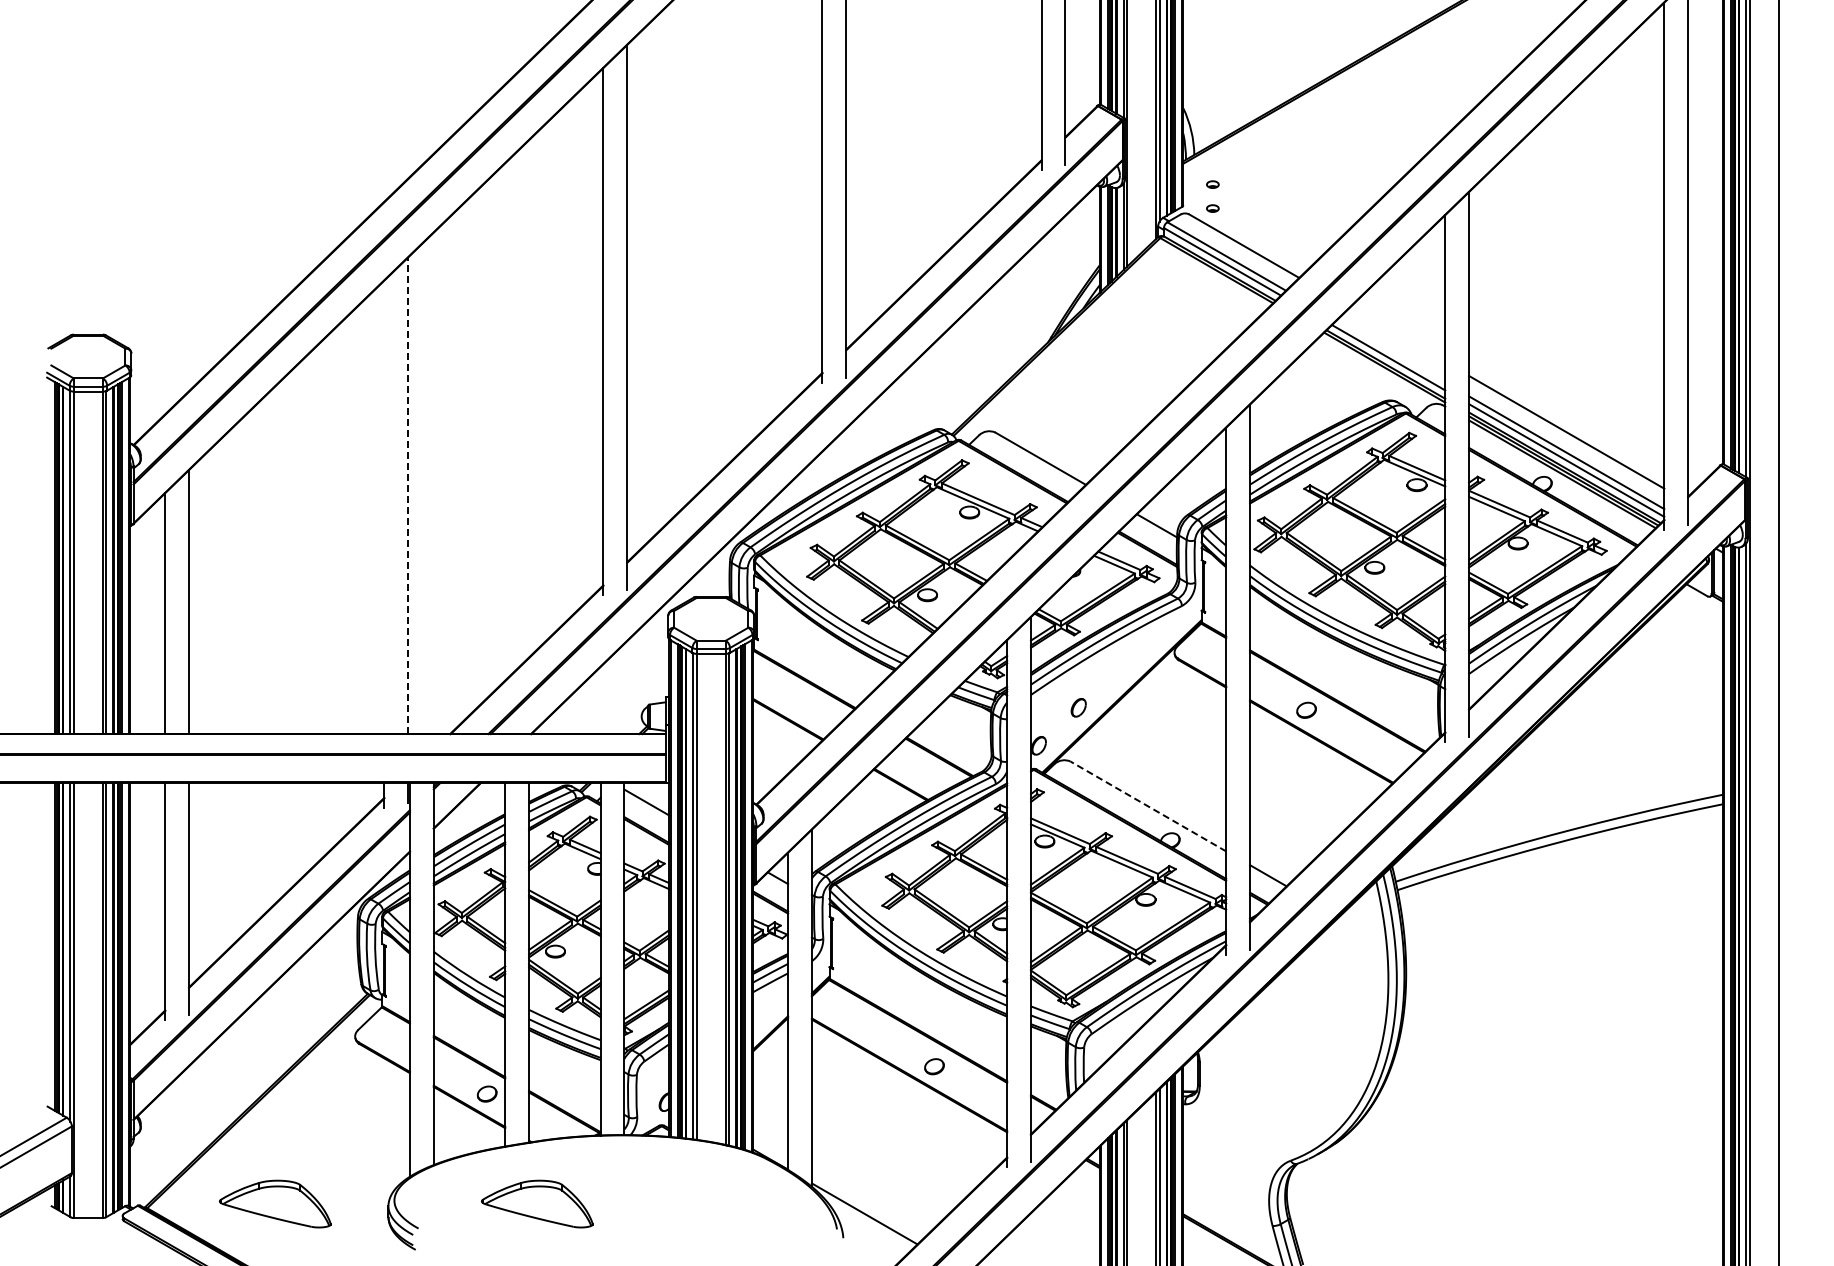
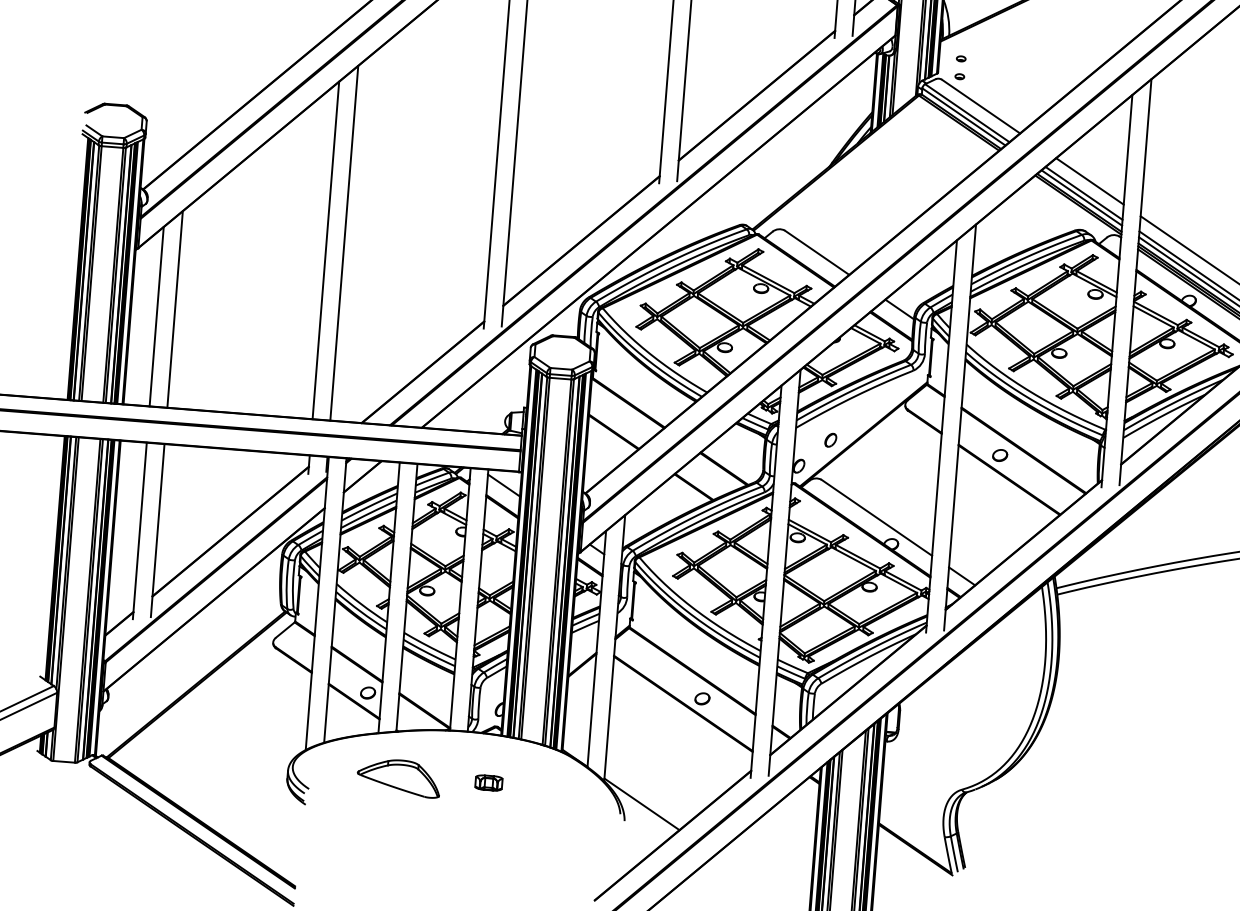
line: (1397, 334) -> (1089, 181), added
line: (1391, 351) -> (1084, 193), added
line: (408, 495) -> (344, 243), dashed -> solid
line: (384, 507) -> (326, 250), added
line: (1148, 806) -> (876, 517), dashed -> solid
part: (657, 1201) -> (488, 782), added
part: (275, 1203) -> (204, 762), removed

